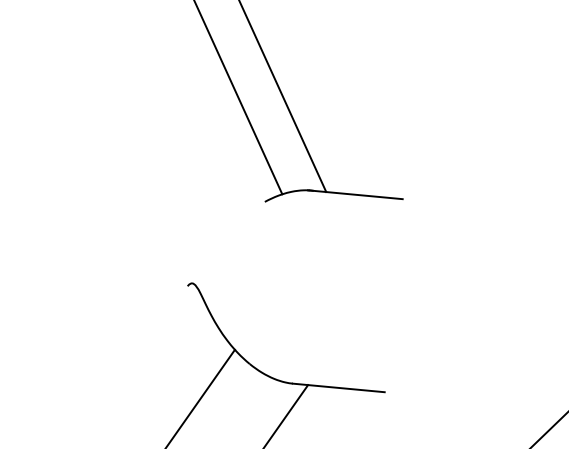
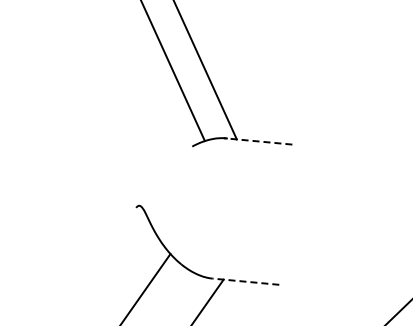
line: (354, 194) -> (257, 141), solid -> dashed
line: (338, 387) -> (245, 281), solid -> dashed

